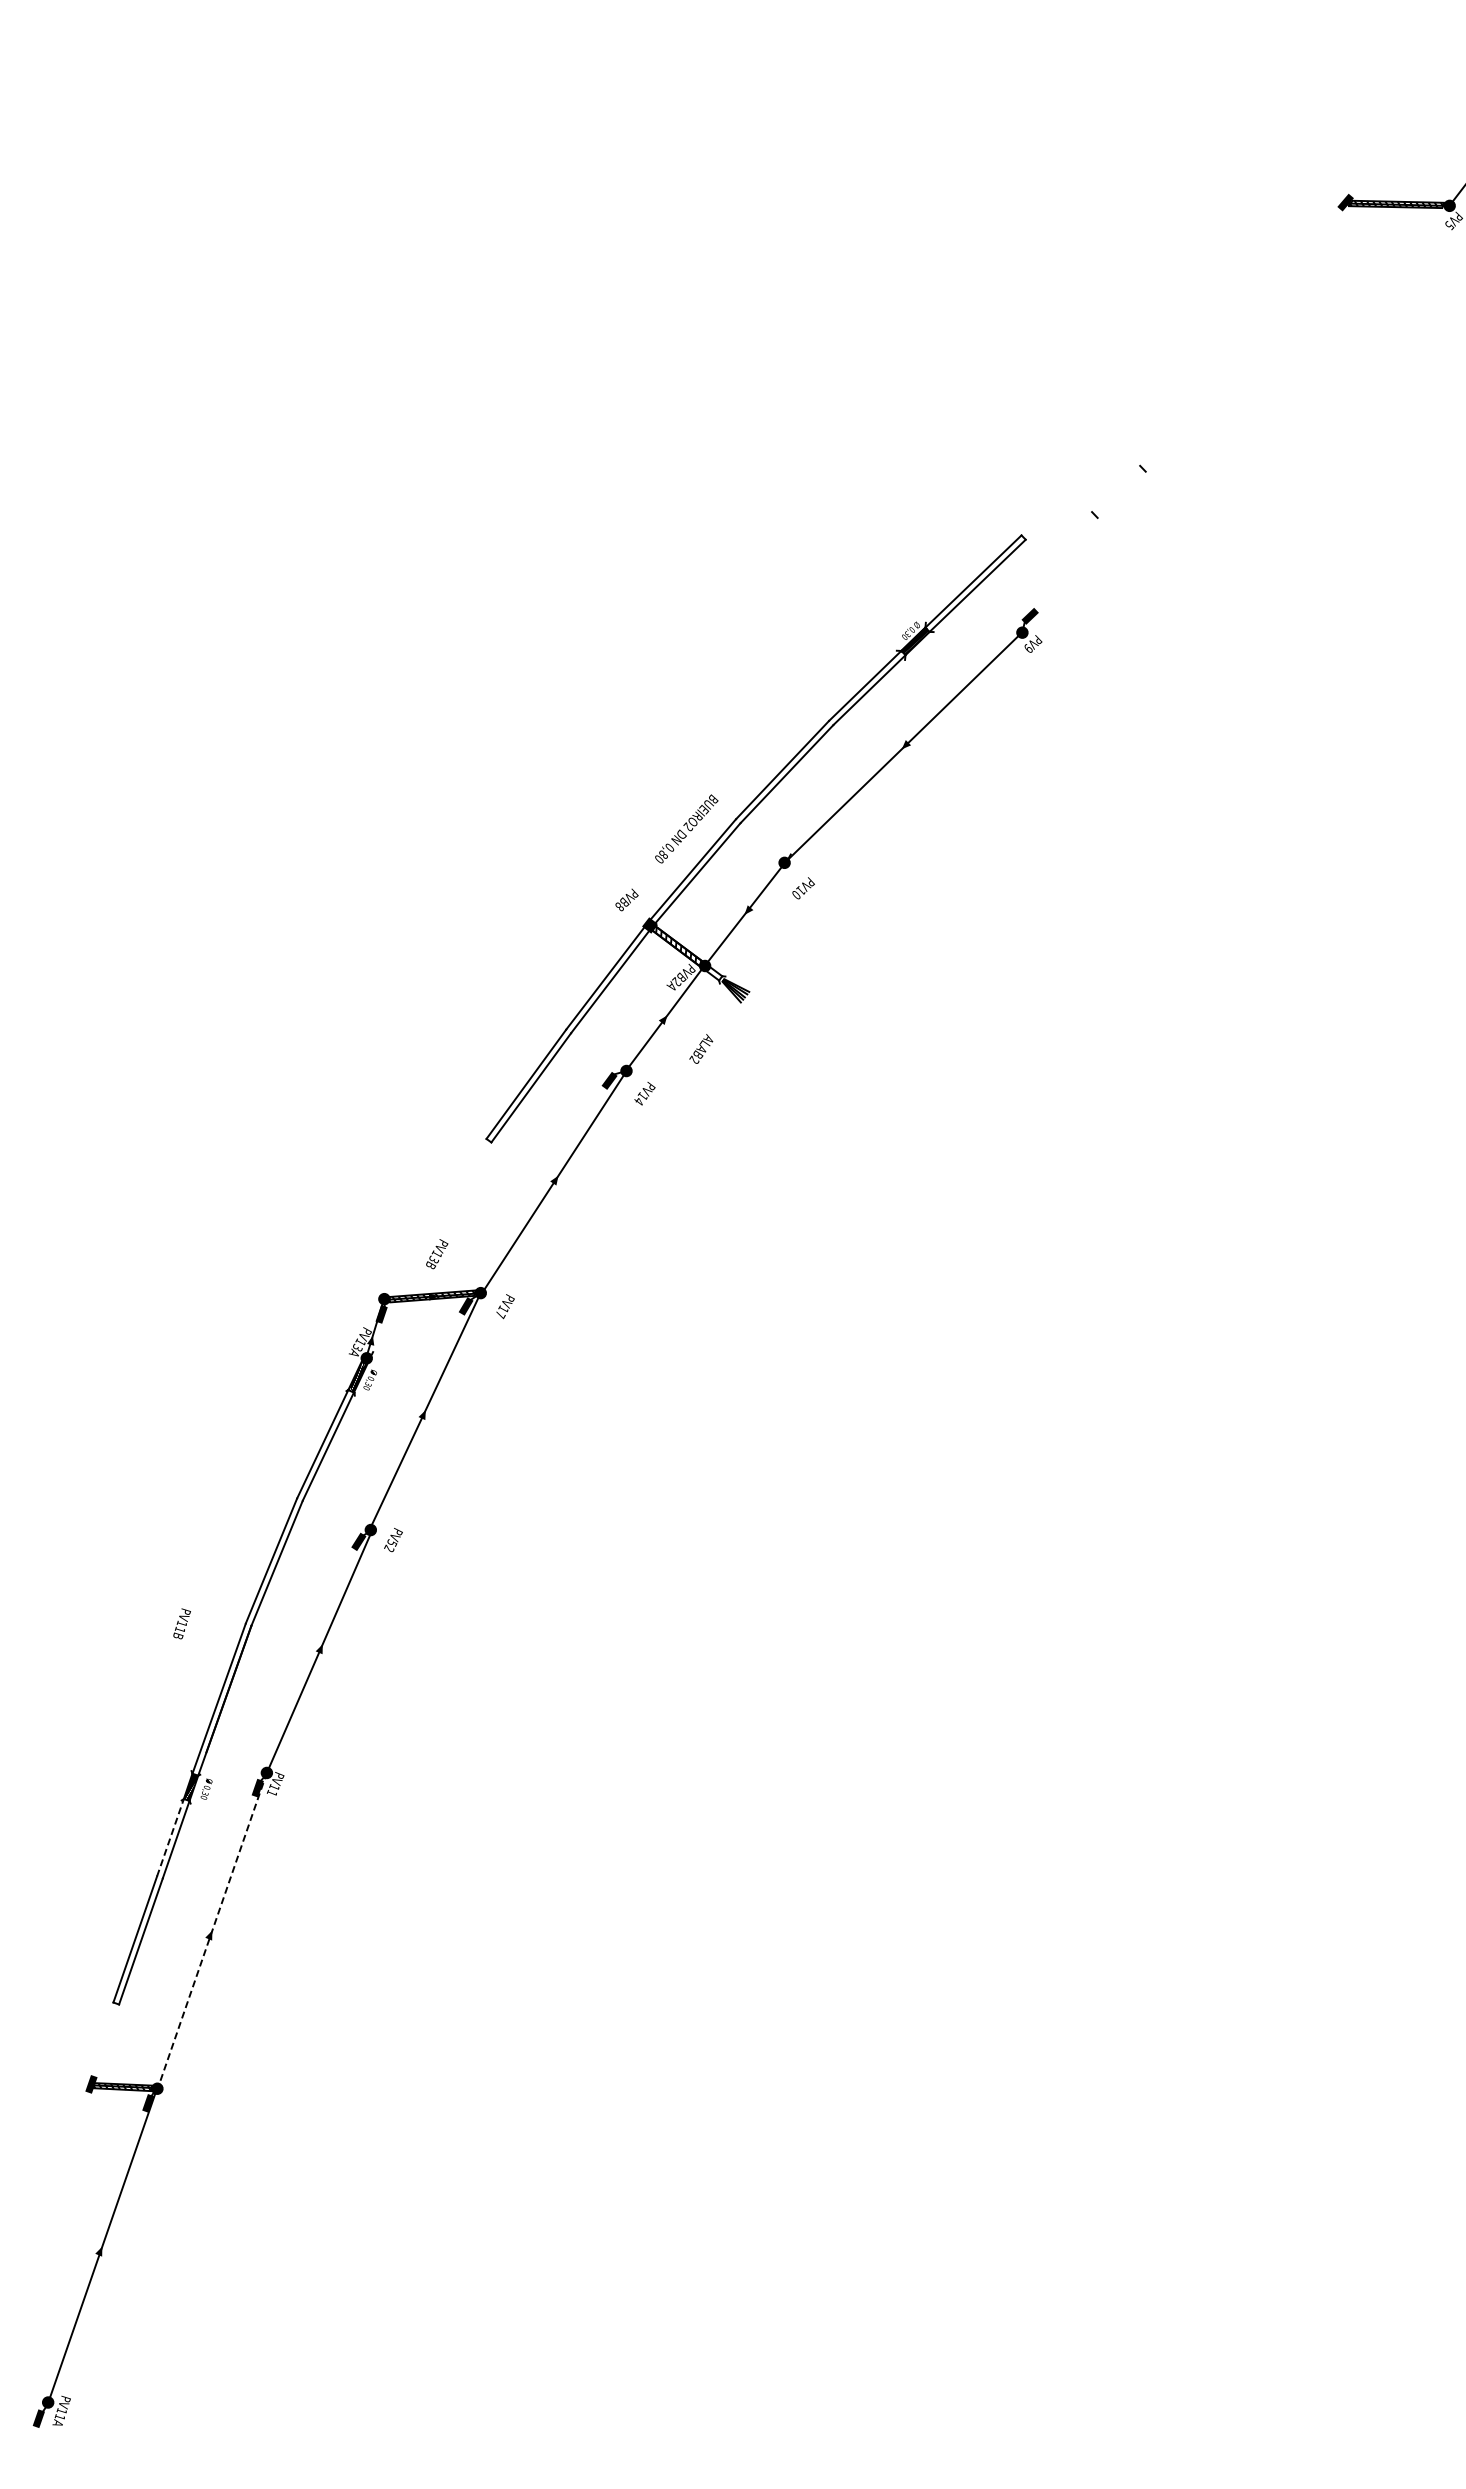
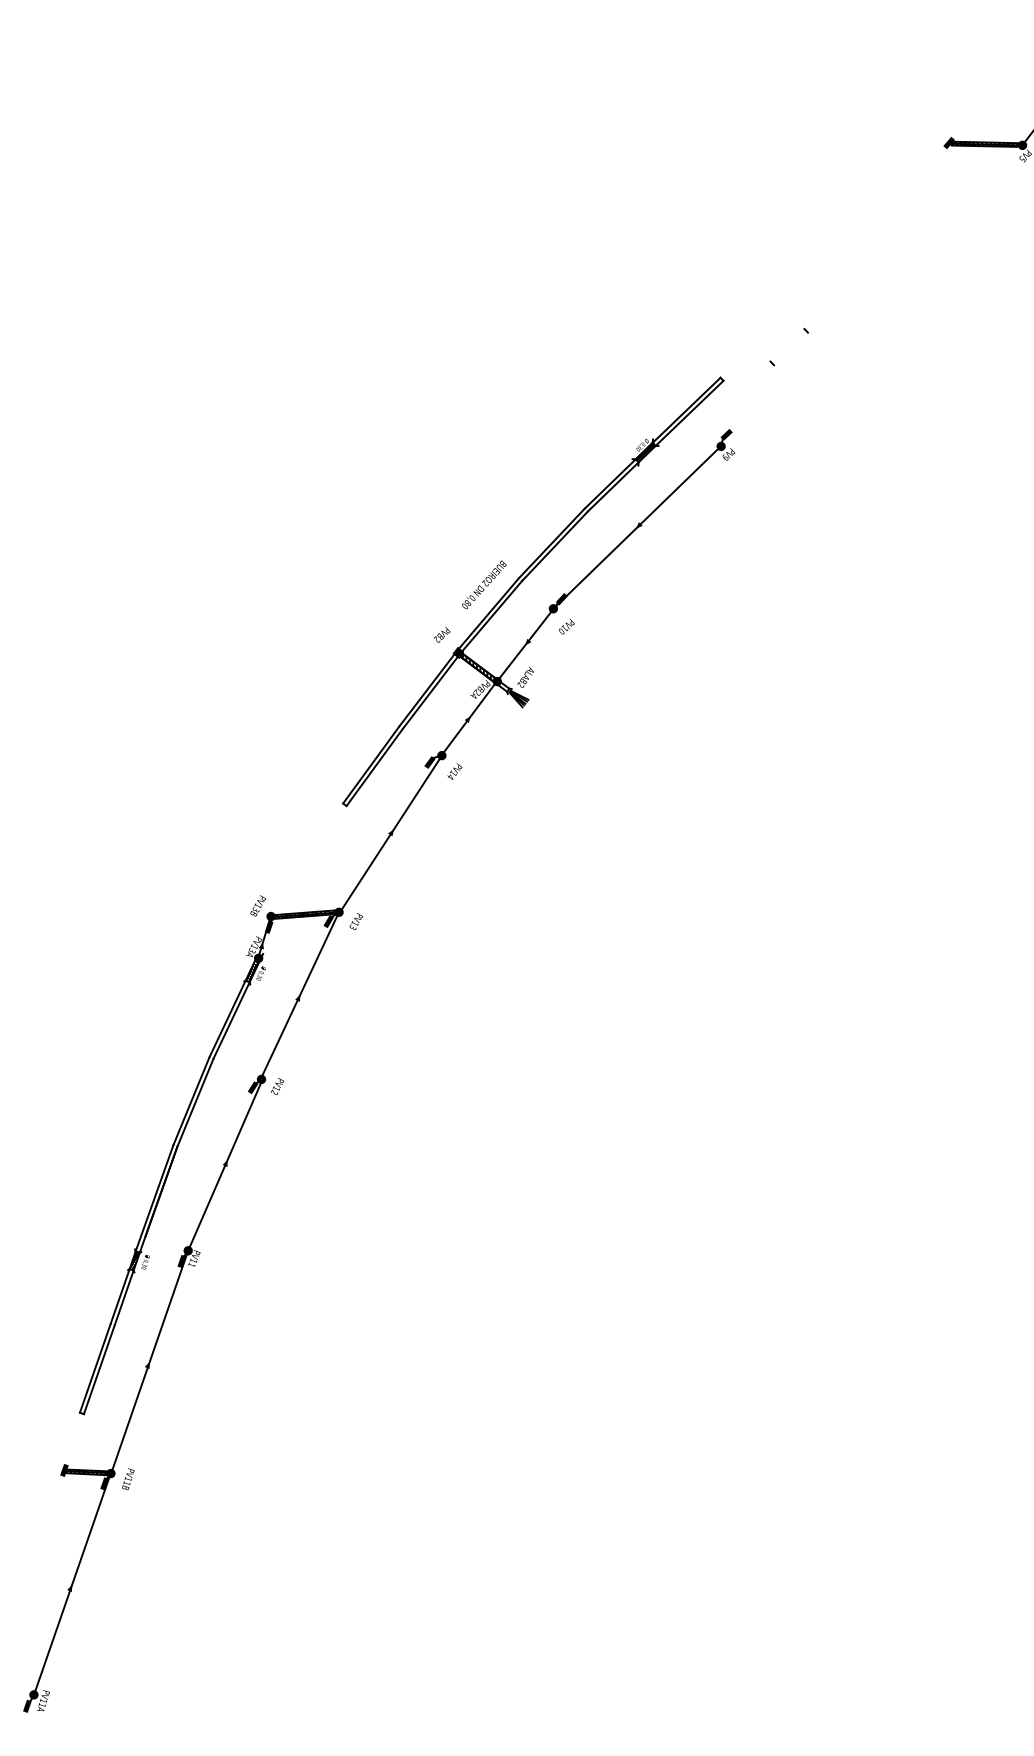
fill: (796, 848) -> (561, 598), added
text: (619, 906) -> (436, 639), PVB8 -> PVB2
text: (701, 1048) -> (525, 676), moved
text: (437, 1254) -> (258, 906), moved
text: (500, 1314) -> (352, 927), PV17 -> PV13
text: (391, 1542) -> (276, 1088), PV52 -> PV12
text: (181, 1623) -> (127, 1479), moved
line: (170, 1837) -> (120, 1296), dashed -> solid
line: (212, 1931) -> (149, 1362), dashed -> solid

